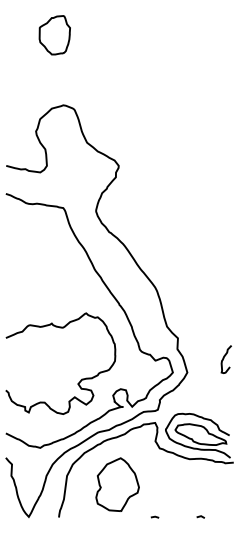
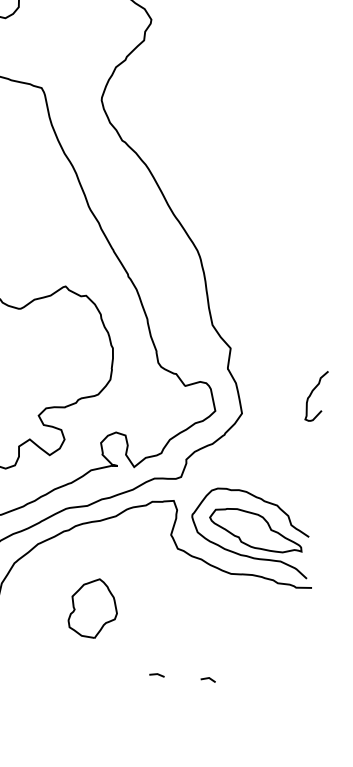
part: (117, 484) -> (93, 608), size x0.6
line: (200, 516) -> (207, 678), moved

